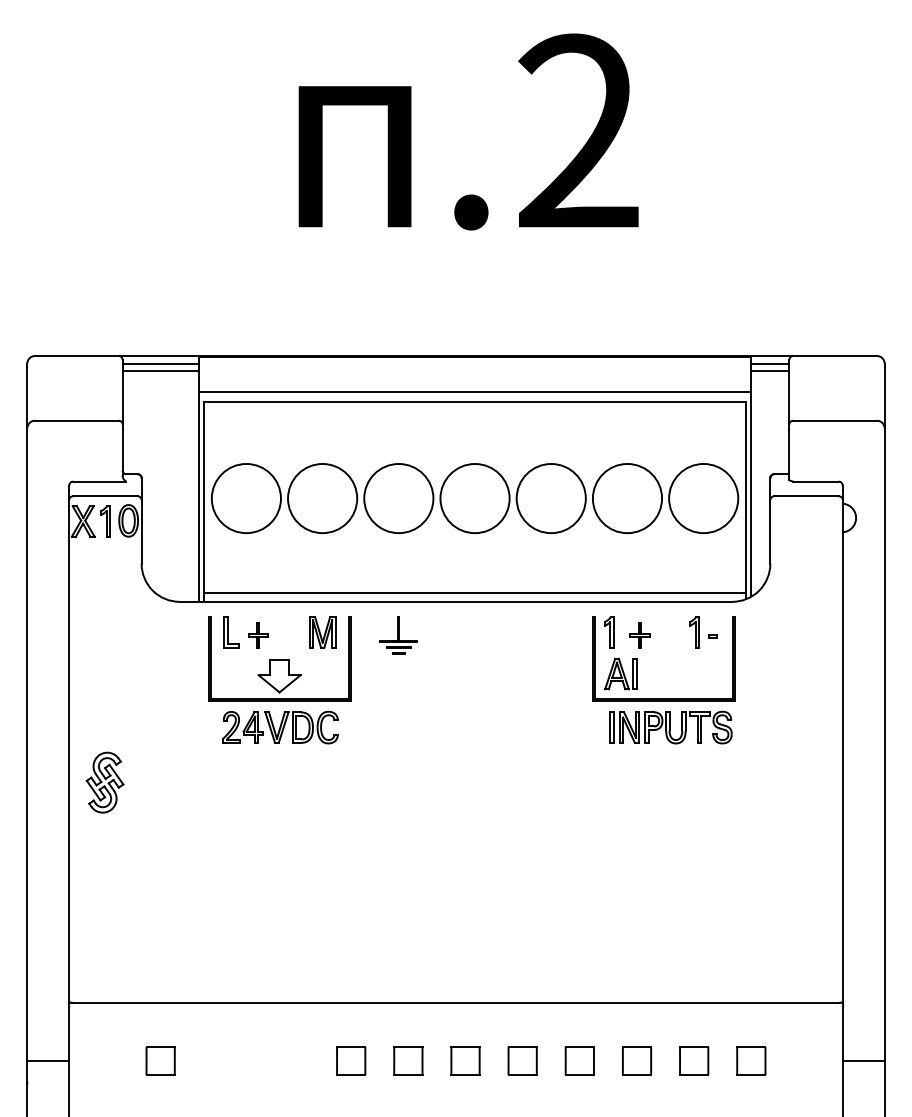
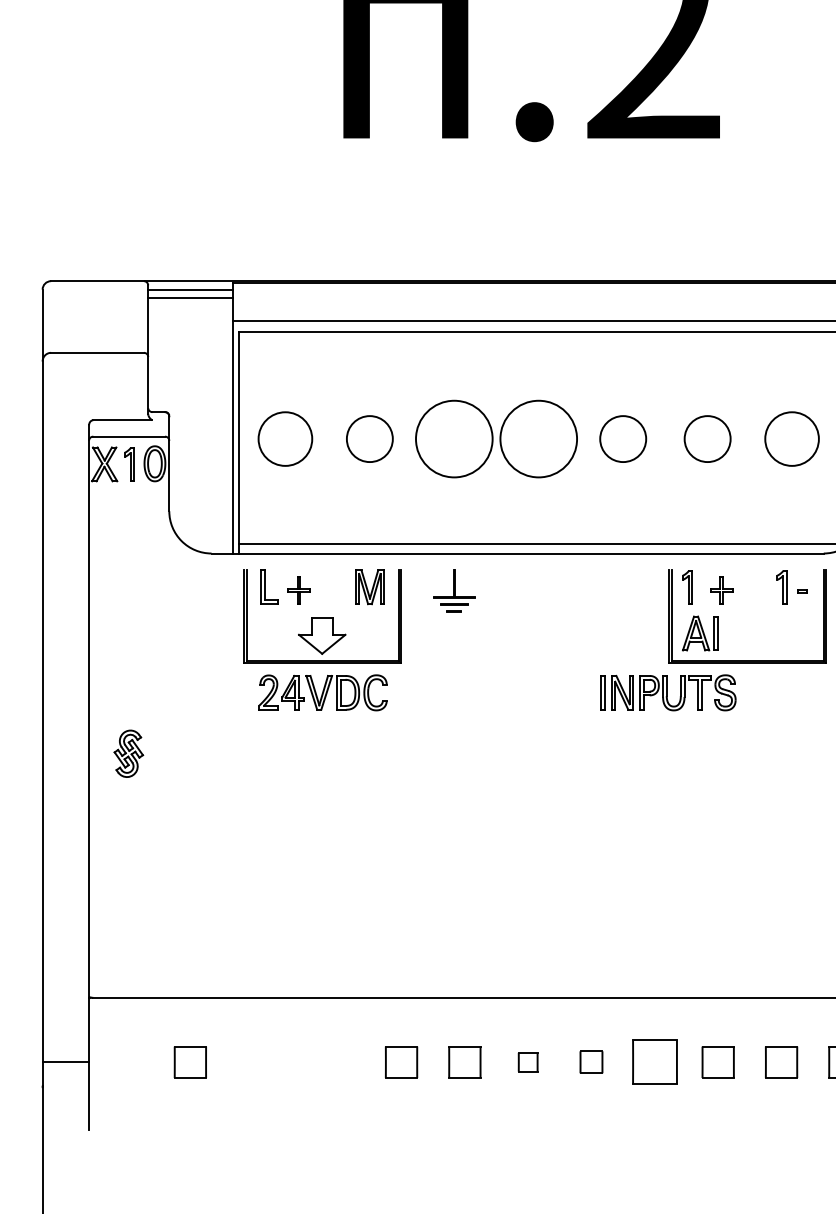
circle: (245, 498) -> (284, 439), size x0.7
circle: (322, 498) -> (369, 439), size x0.6
circle: (550, 498) -> (622, 439), size x0.6
circle: (627, 498) -> (707, 439), size x0.6
circle: (703, 498) -> (791, 439), size x0.7
part: (670, 727) -> (667, 692), moved
part: (104, 782) -> (128, 753), size x0.7
part: (465, 1060) -> (528, 1061), size x0.6
part: (522, 1060) -> (591, 1061), size x0.7
part: (579, 1060) -> (654, 1061), size x1.4

